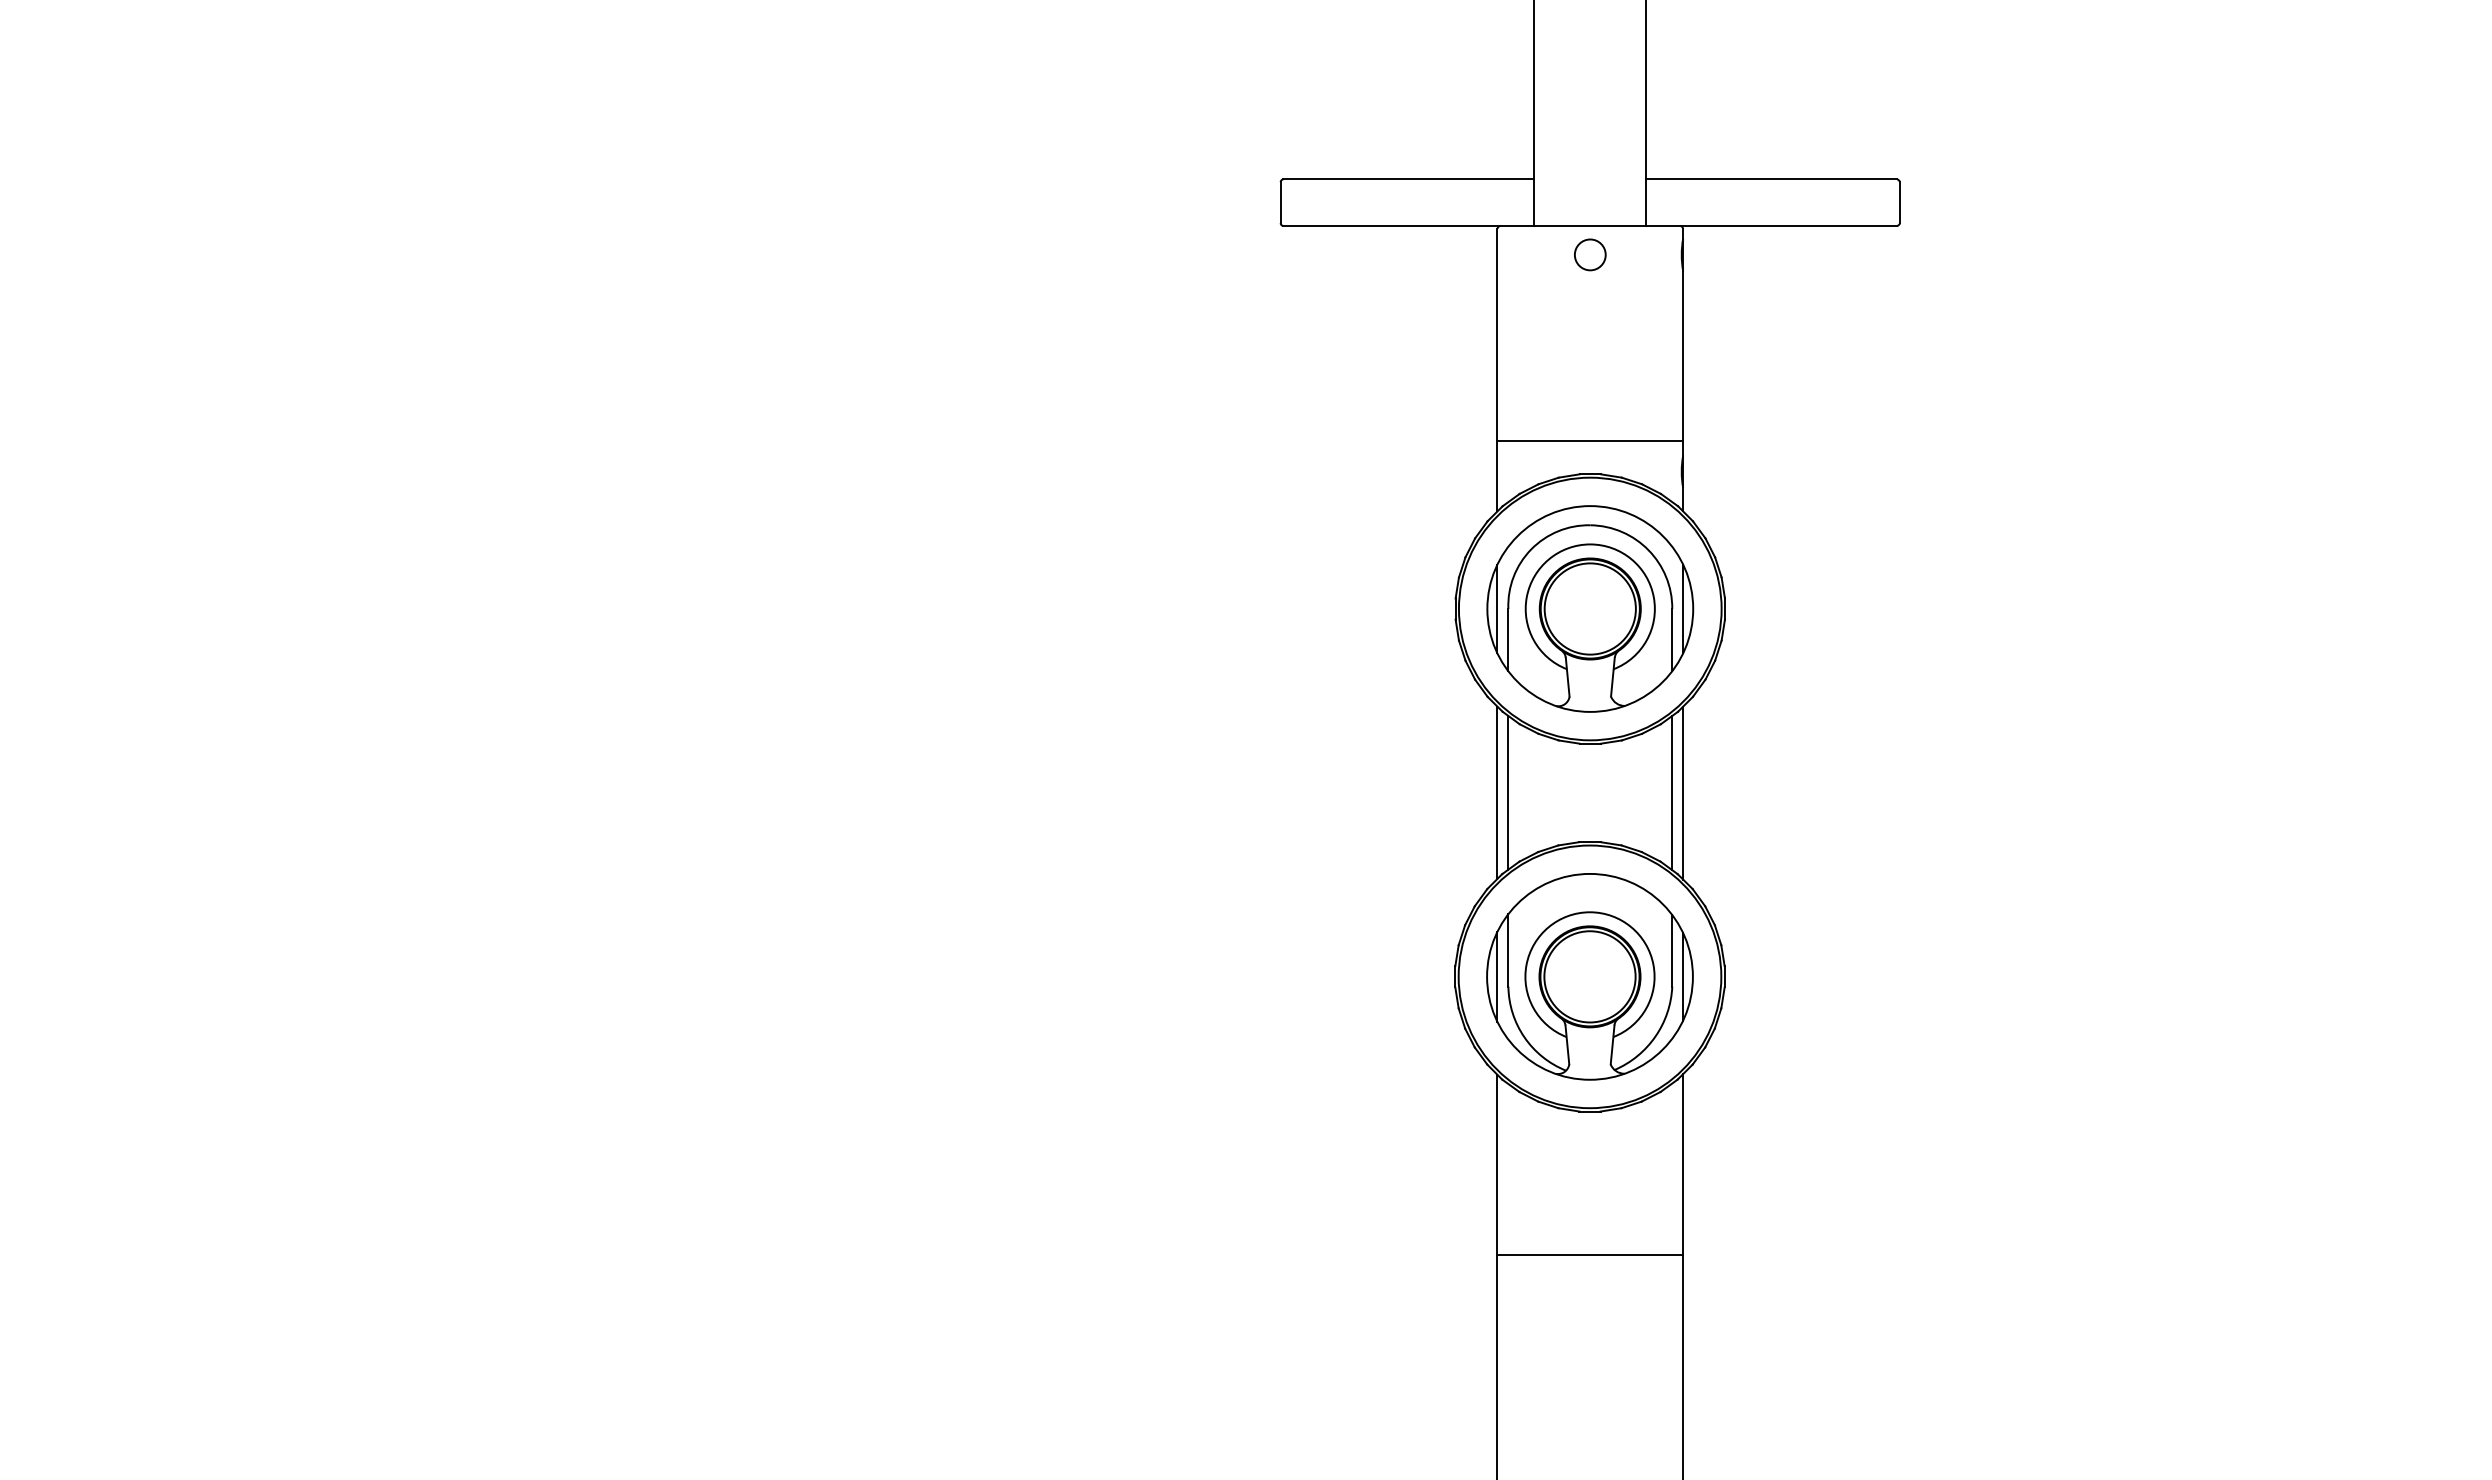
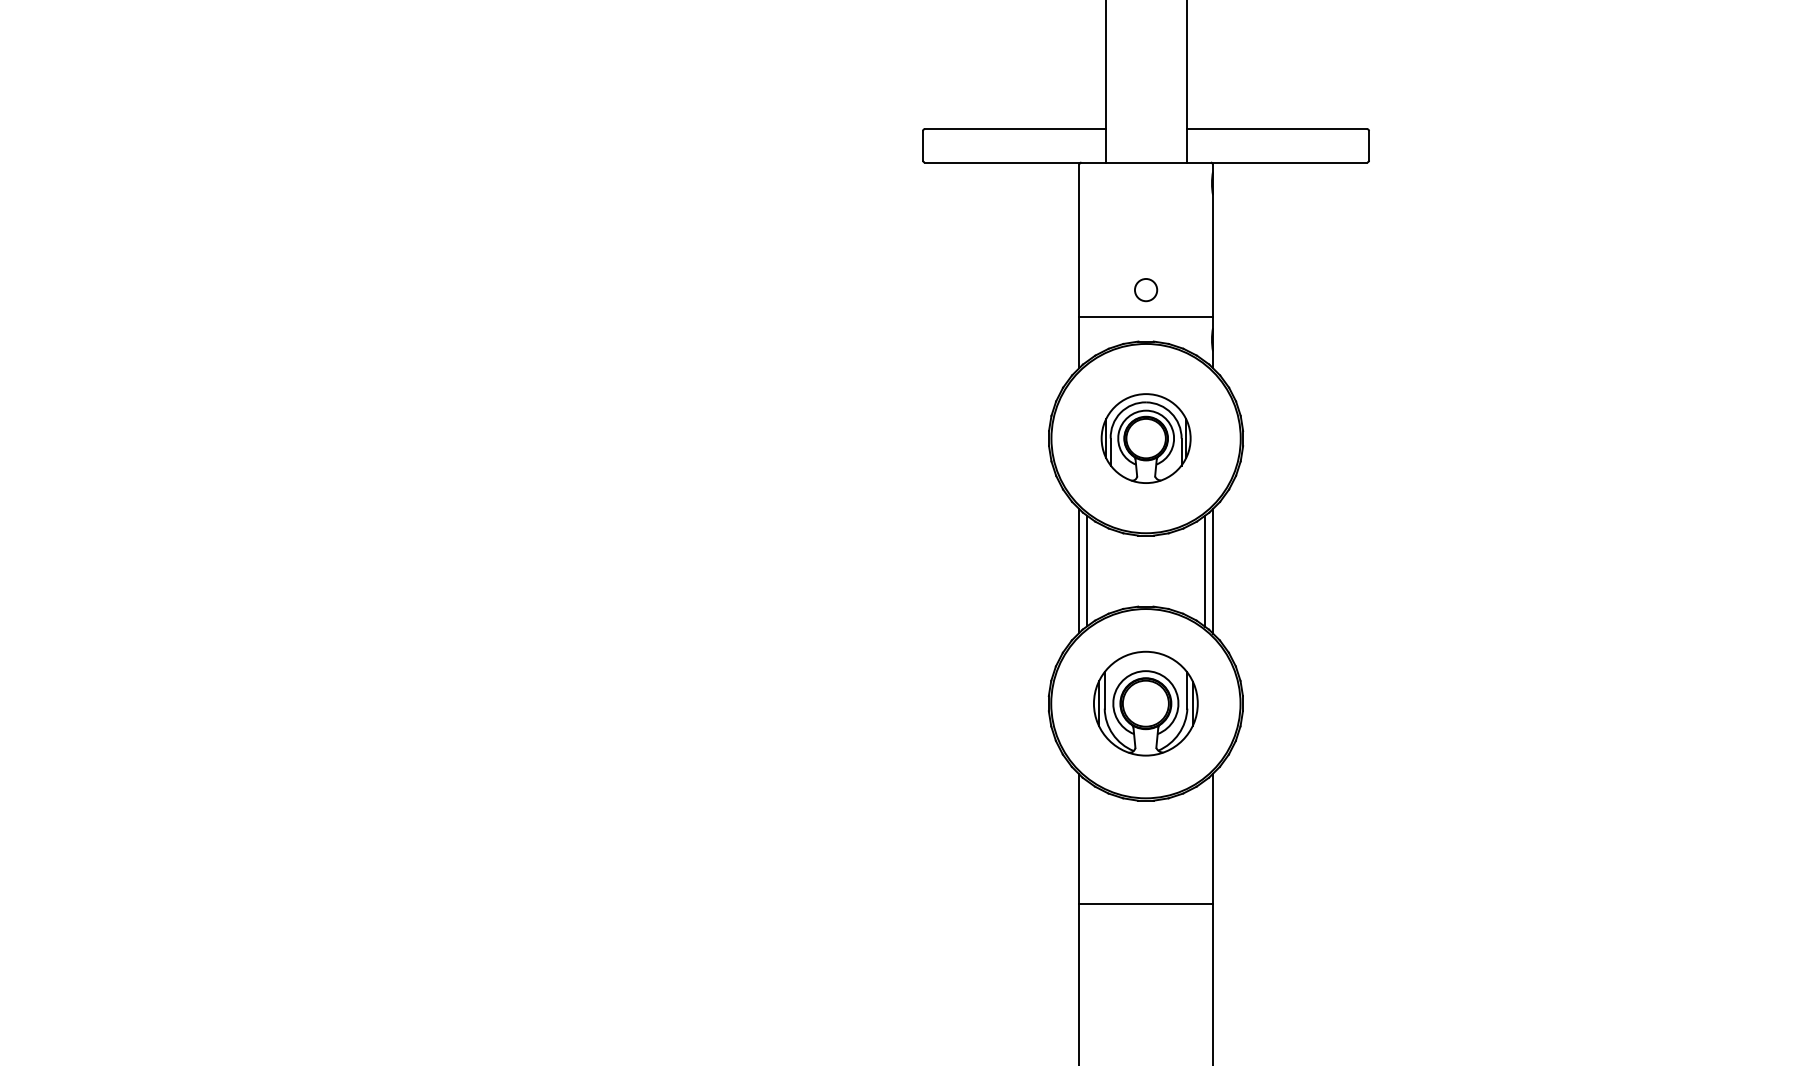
circle: (1590, 254) -> (1146, 289), moved
part: (1590, 608) -> (1146, 438), size x0.6
part: (1589, 976) -> (1145, 703), size x0.7

